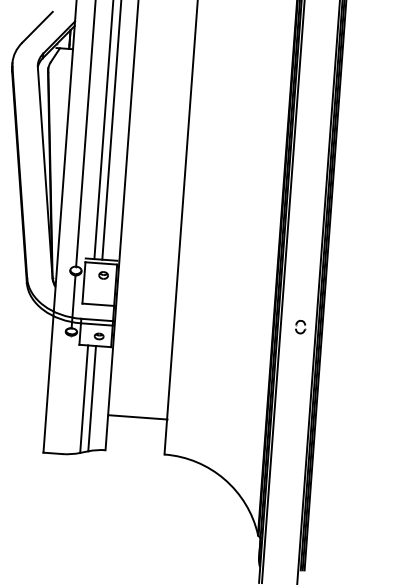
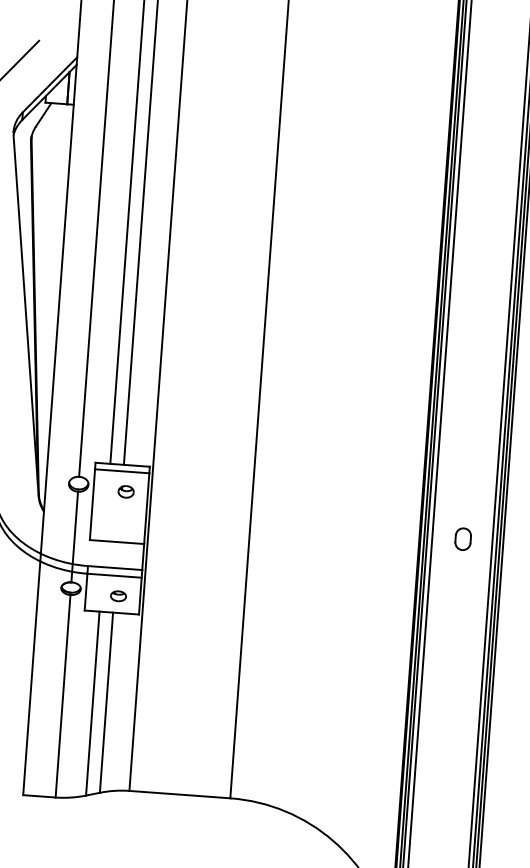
part: (300, 327) -> (463, 539), moved
line: (66, 394) -> (62, 695), added
line: (137, 417) -> (178, 794), moved

